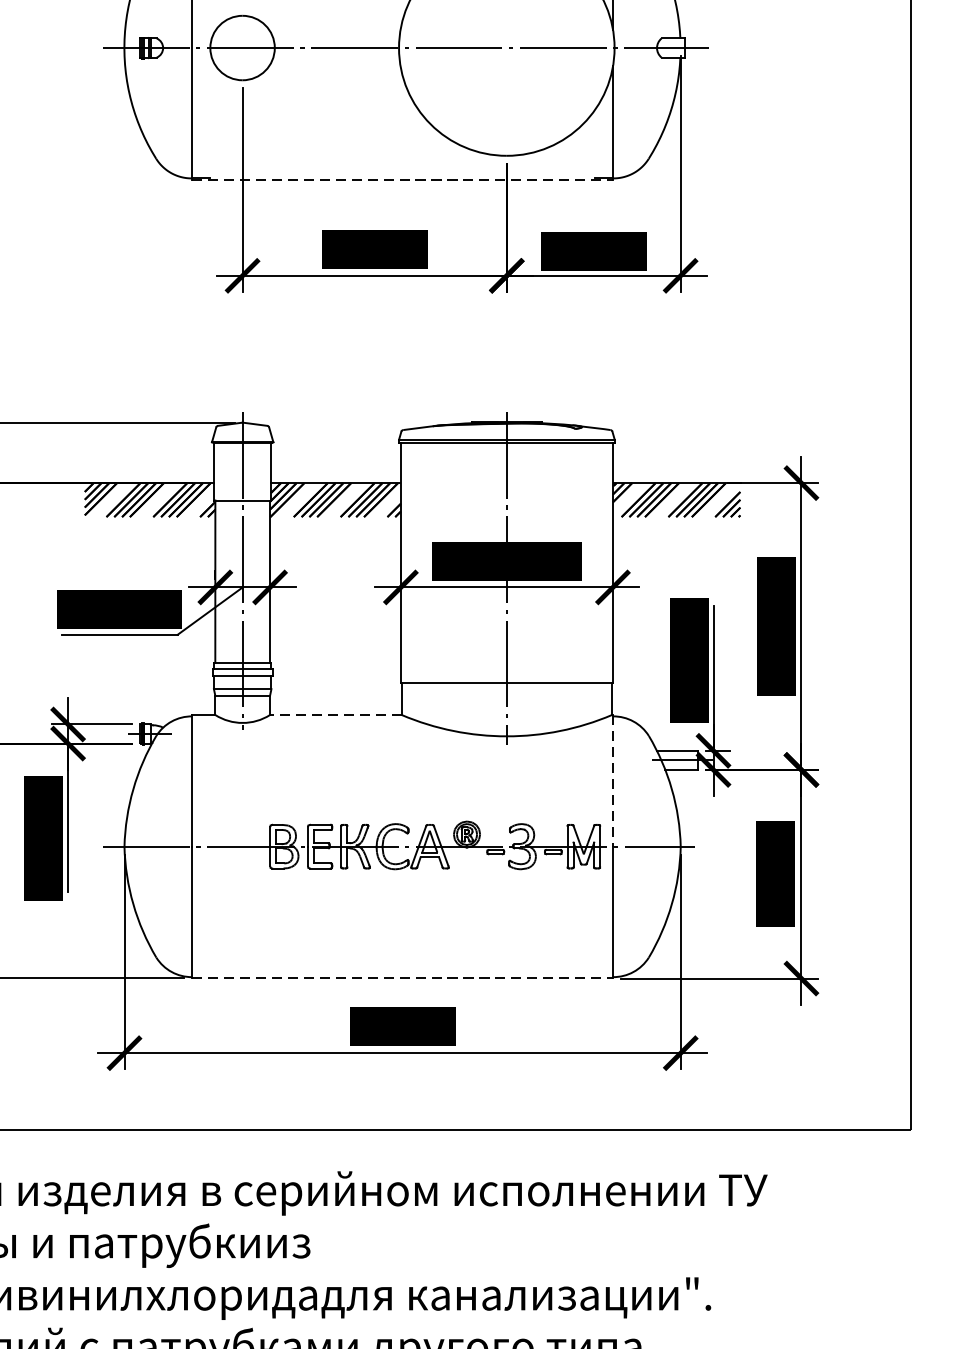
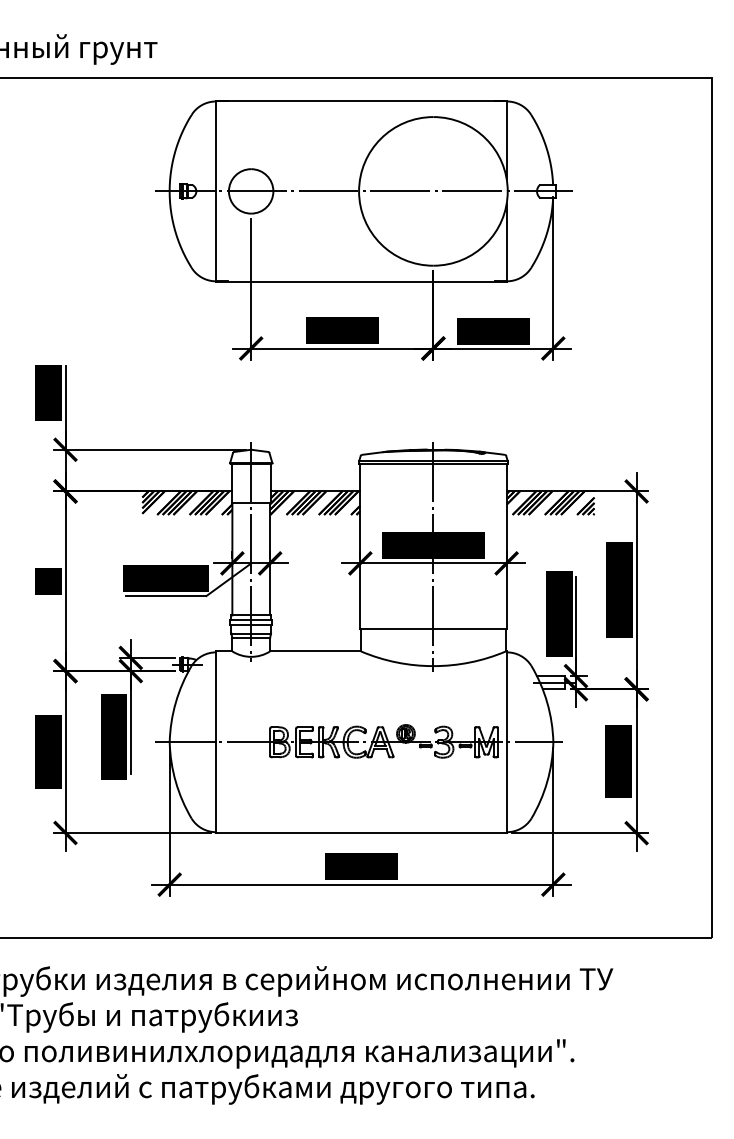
line: (402, 180) -> (361, 282), dashed -> solid
line: (335, 715) -> (315, 651), dashed -> solid
line: (612, 781) -> (506, 697), dashed -> solid
line: (404, 977) -> (362, 832), dashed -> solid

